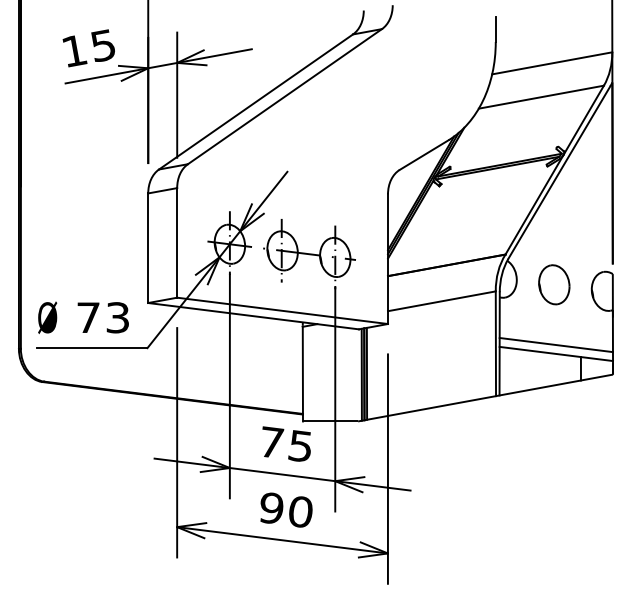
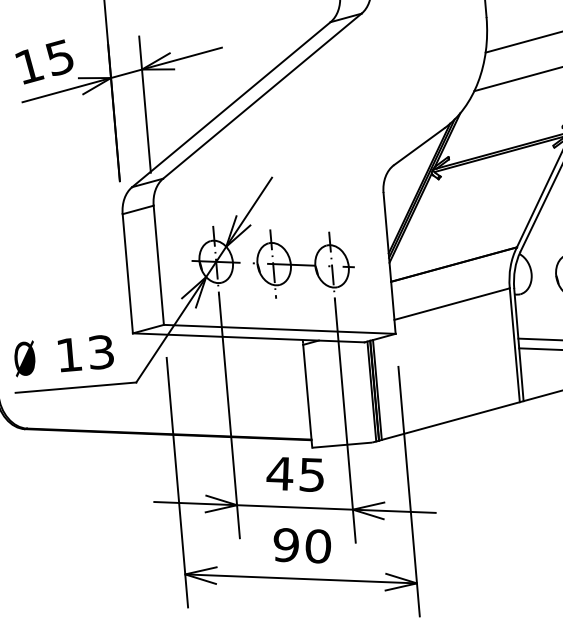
text: (88, 317) -> (69, 354), 73 -> 13
text: (271, 442) -> (279, 473), 75 -> 45

